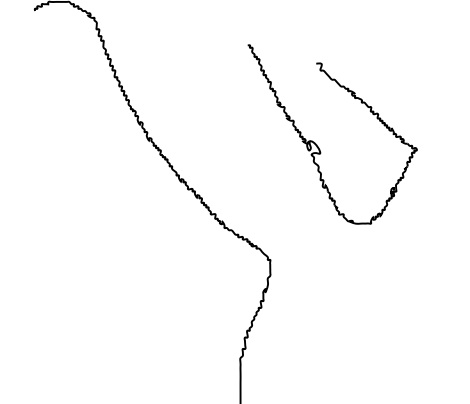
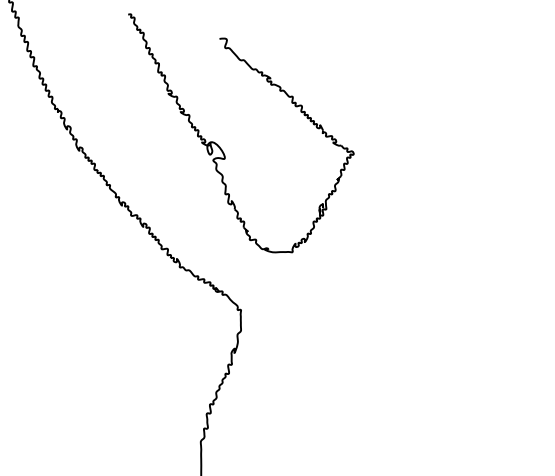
part: (317, 144) -> (221, 146), moved

